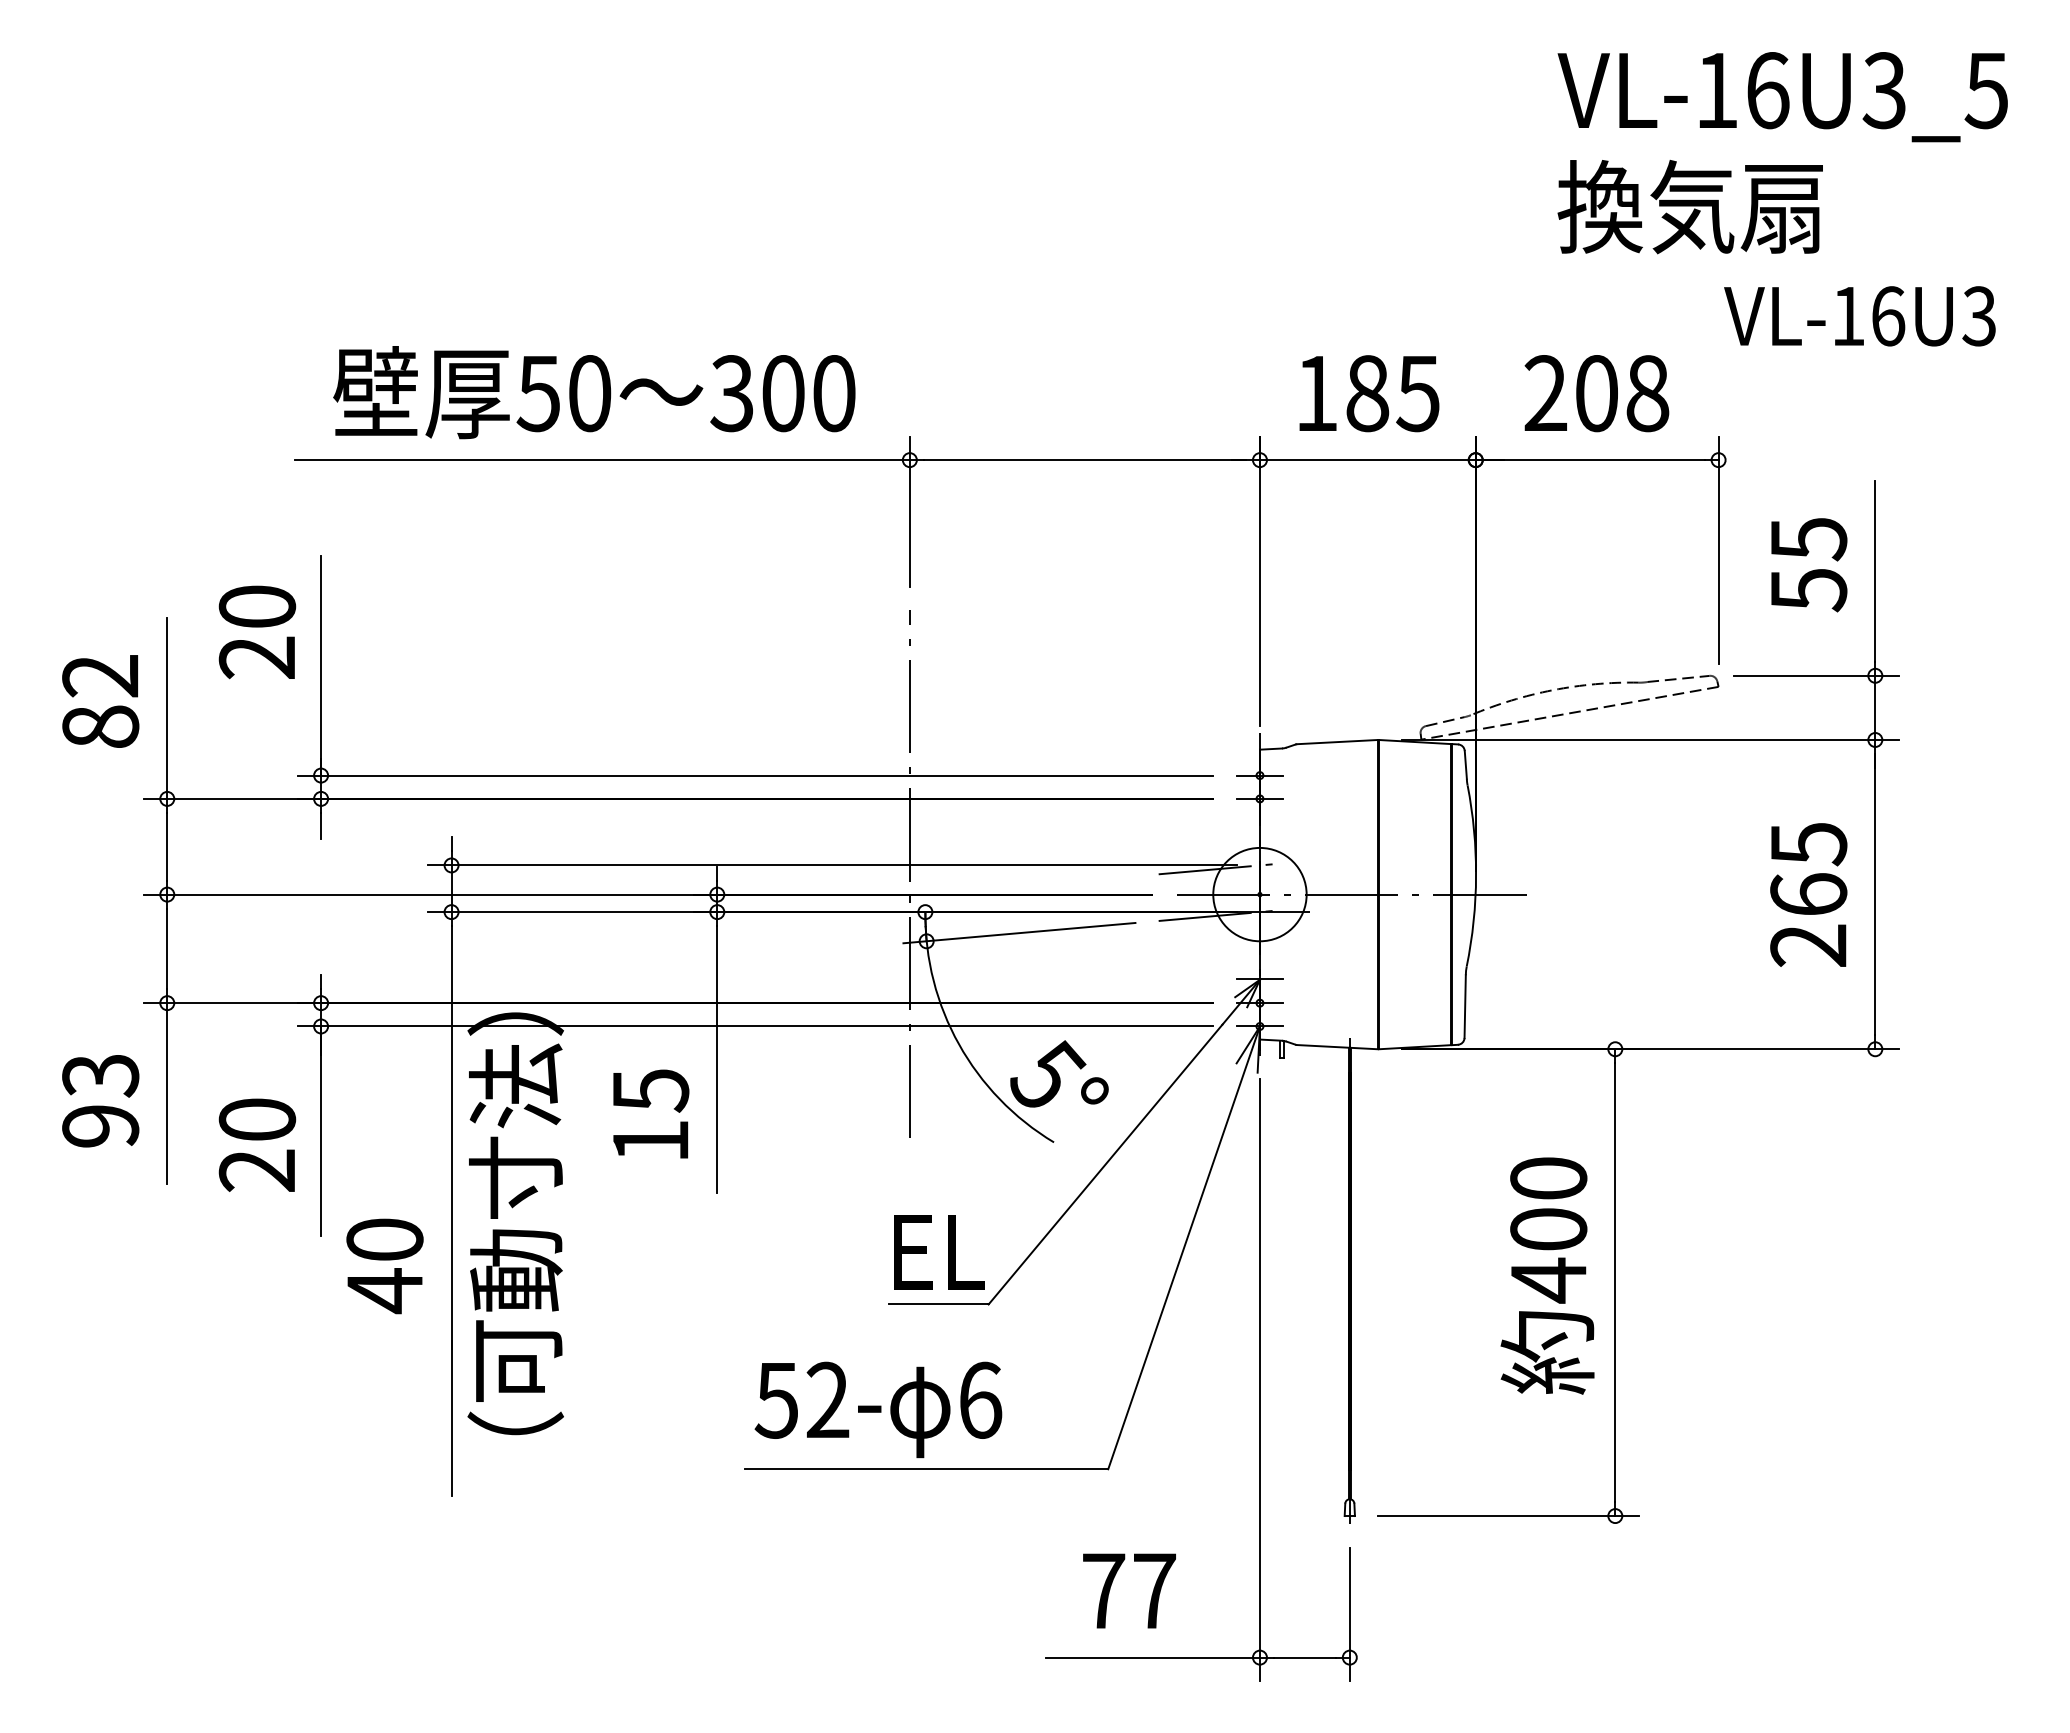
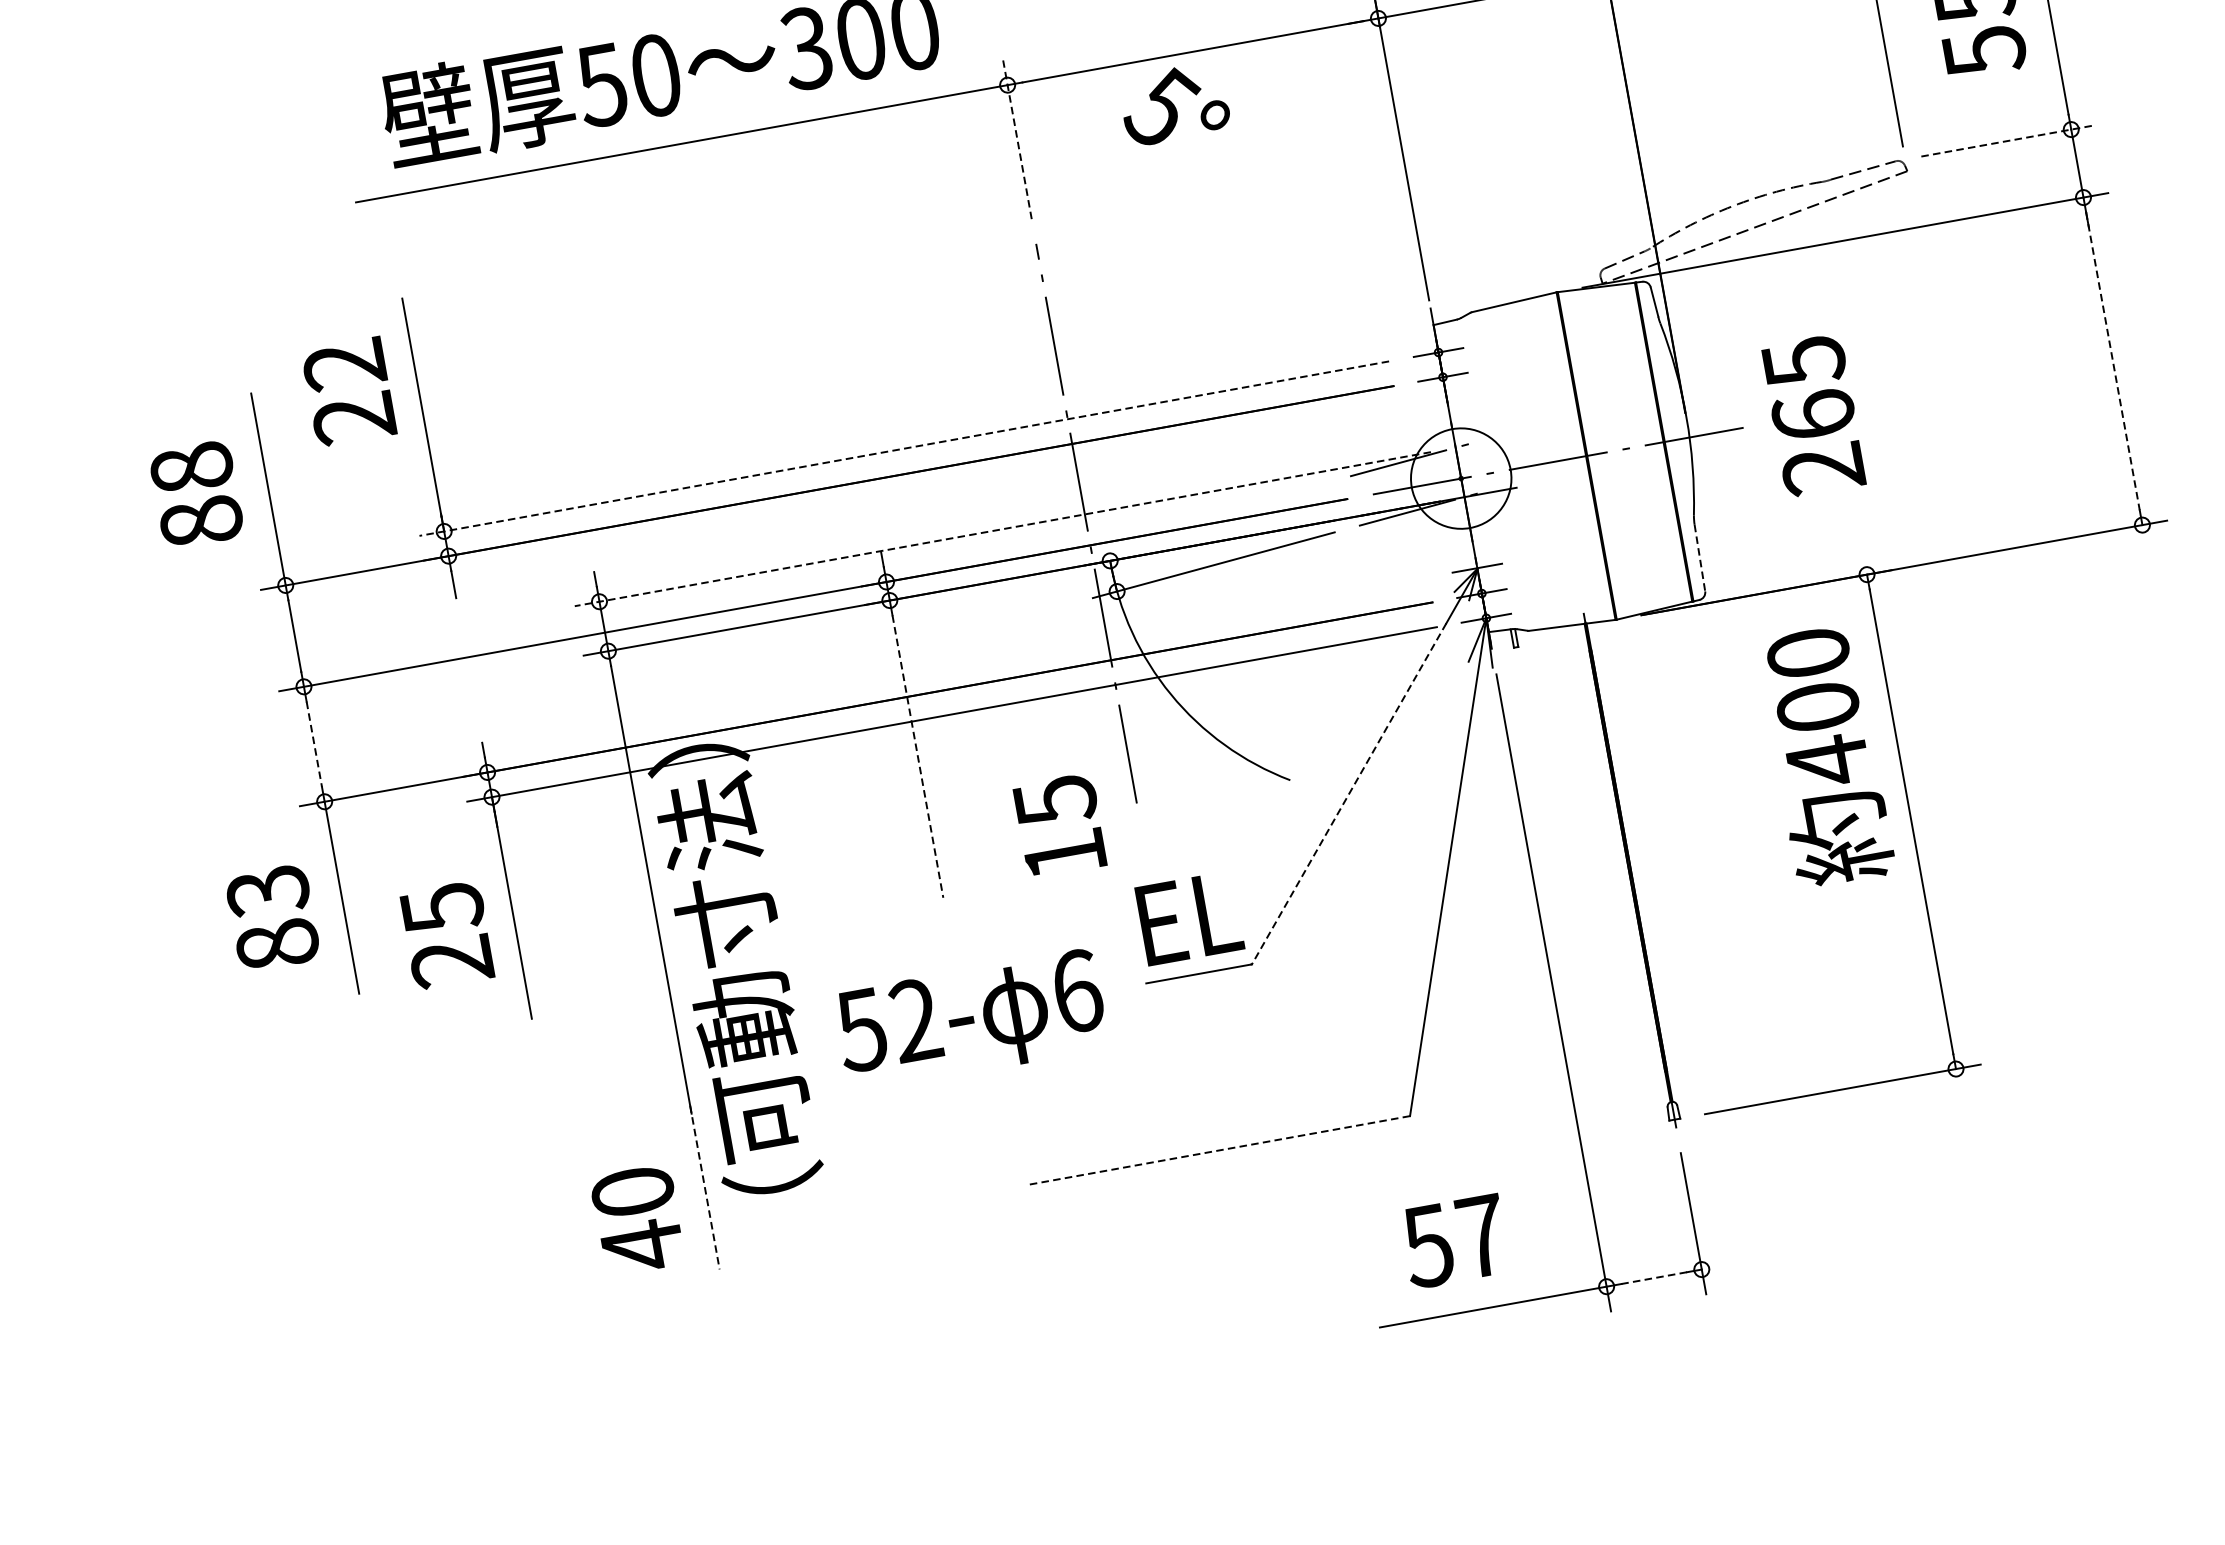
line: (909, 511) -> (1017, 139), solid -> dashed
text: (257, 606) -> (344, 364), 20 -> 22
text: (100, 675) -> (191, 467), 82 -> 88
line: (1816, 675) -> (2008, 140), solid -> dashed
line: (755, 775) -> (904, 448), solid -> dashed
line: (831, 865) -> (1001, 529), solid -> dashed
text: (1808, 894) -> (1813, 415), moved
line: (1875, 894) -> (2113, 361), solid -> dashed
line: (167, 949) -> (314, 744), solid -> dashed
line: (1465, 1007) -> (1700, 558), solid -> dashed
line: (717, 1059) -> (918, 756), solid -> dashed
text: (1059, 1073) -> (1174, 103), moved
text: (651, 1113) -> (1060, 825), moved
text: (257, 1120) -> (442, 908), 20 -> 25
text: (100, 1126) -> (277, 945), 93 -> 83
line: (1105, 1164) -> (1349, 793), solid -> dashed
text: (384, 1266) -> (637, 1220), moved
text: (1547, 1275) -> (1825, 756), moved
text: (878, 1409) -> (971, 1020), moved
line: (451, 1419) -> (705, 1188), solid -> dashed
line: (926, 1469) -> (1217, 1150), solid -> dashed
text: (1103, 1591) -> (1428, 1246), 77 -> 57
line: (1304, 1657) -> (1653, 1278), solid -> dashed

